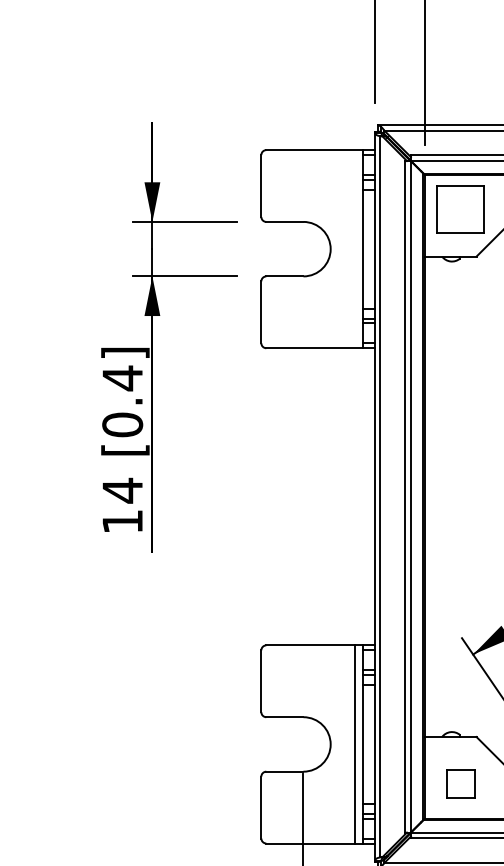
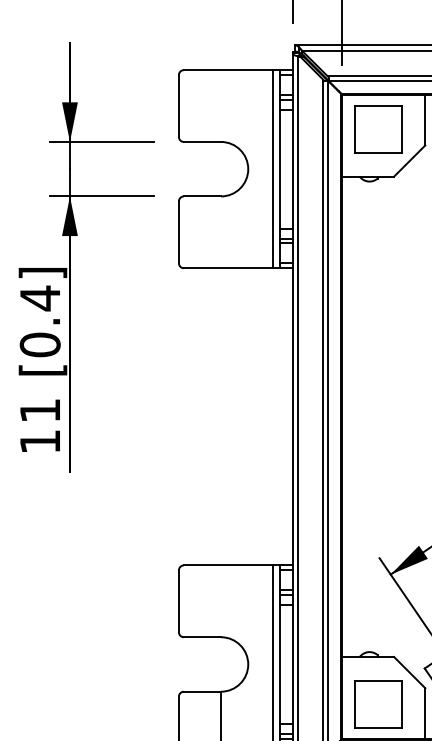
line: (355, 249) -> (273, 169), added
text: (122, 490) -> (40, 410), 14 -> 11
part: (460, 784) -> (378, 704), size x1.67

